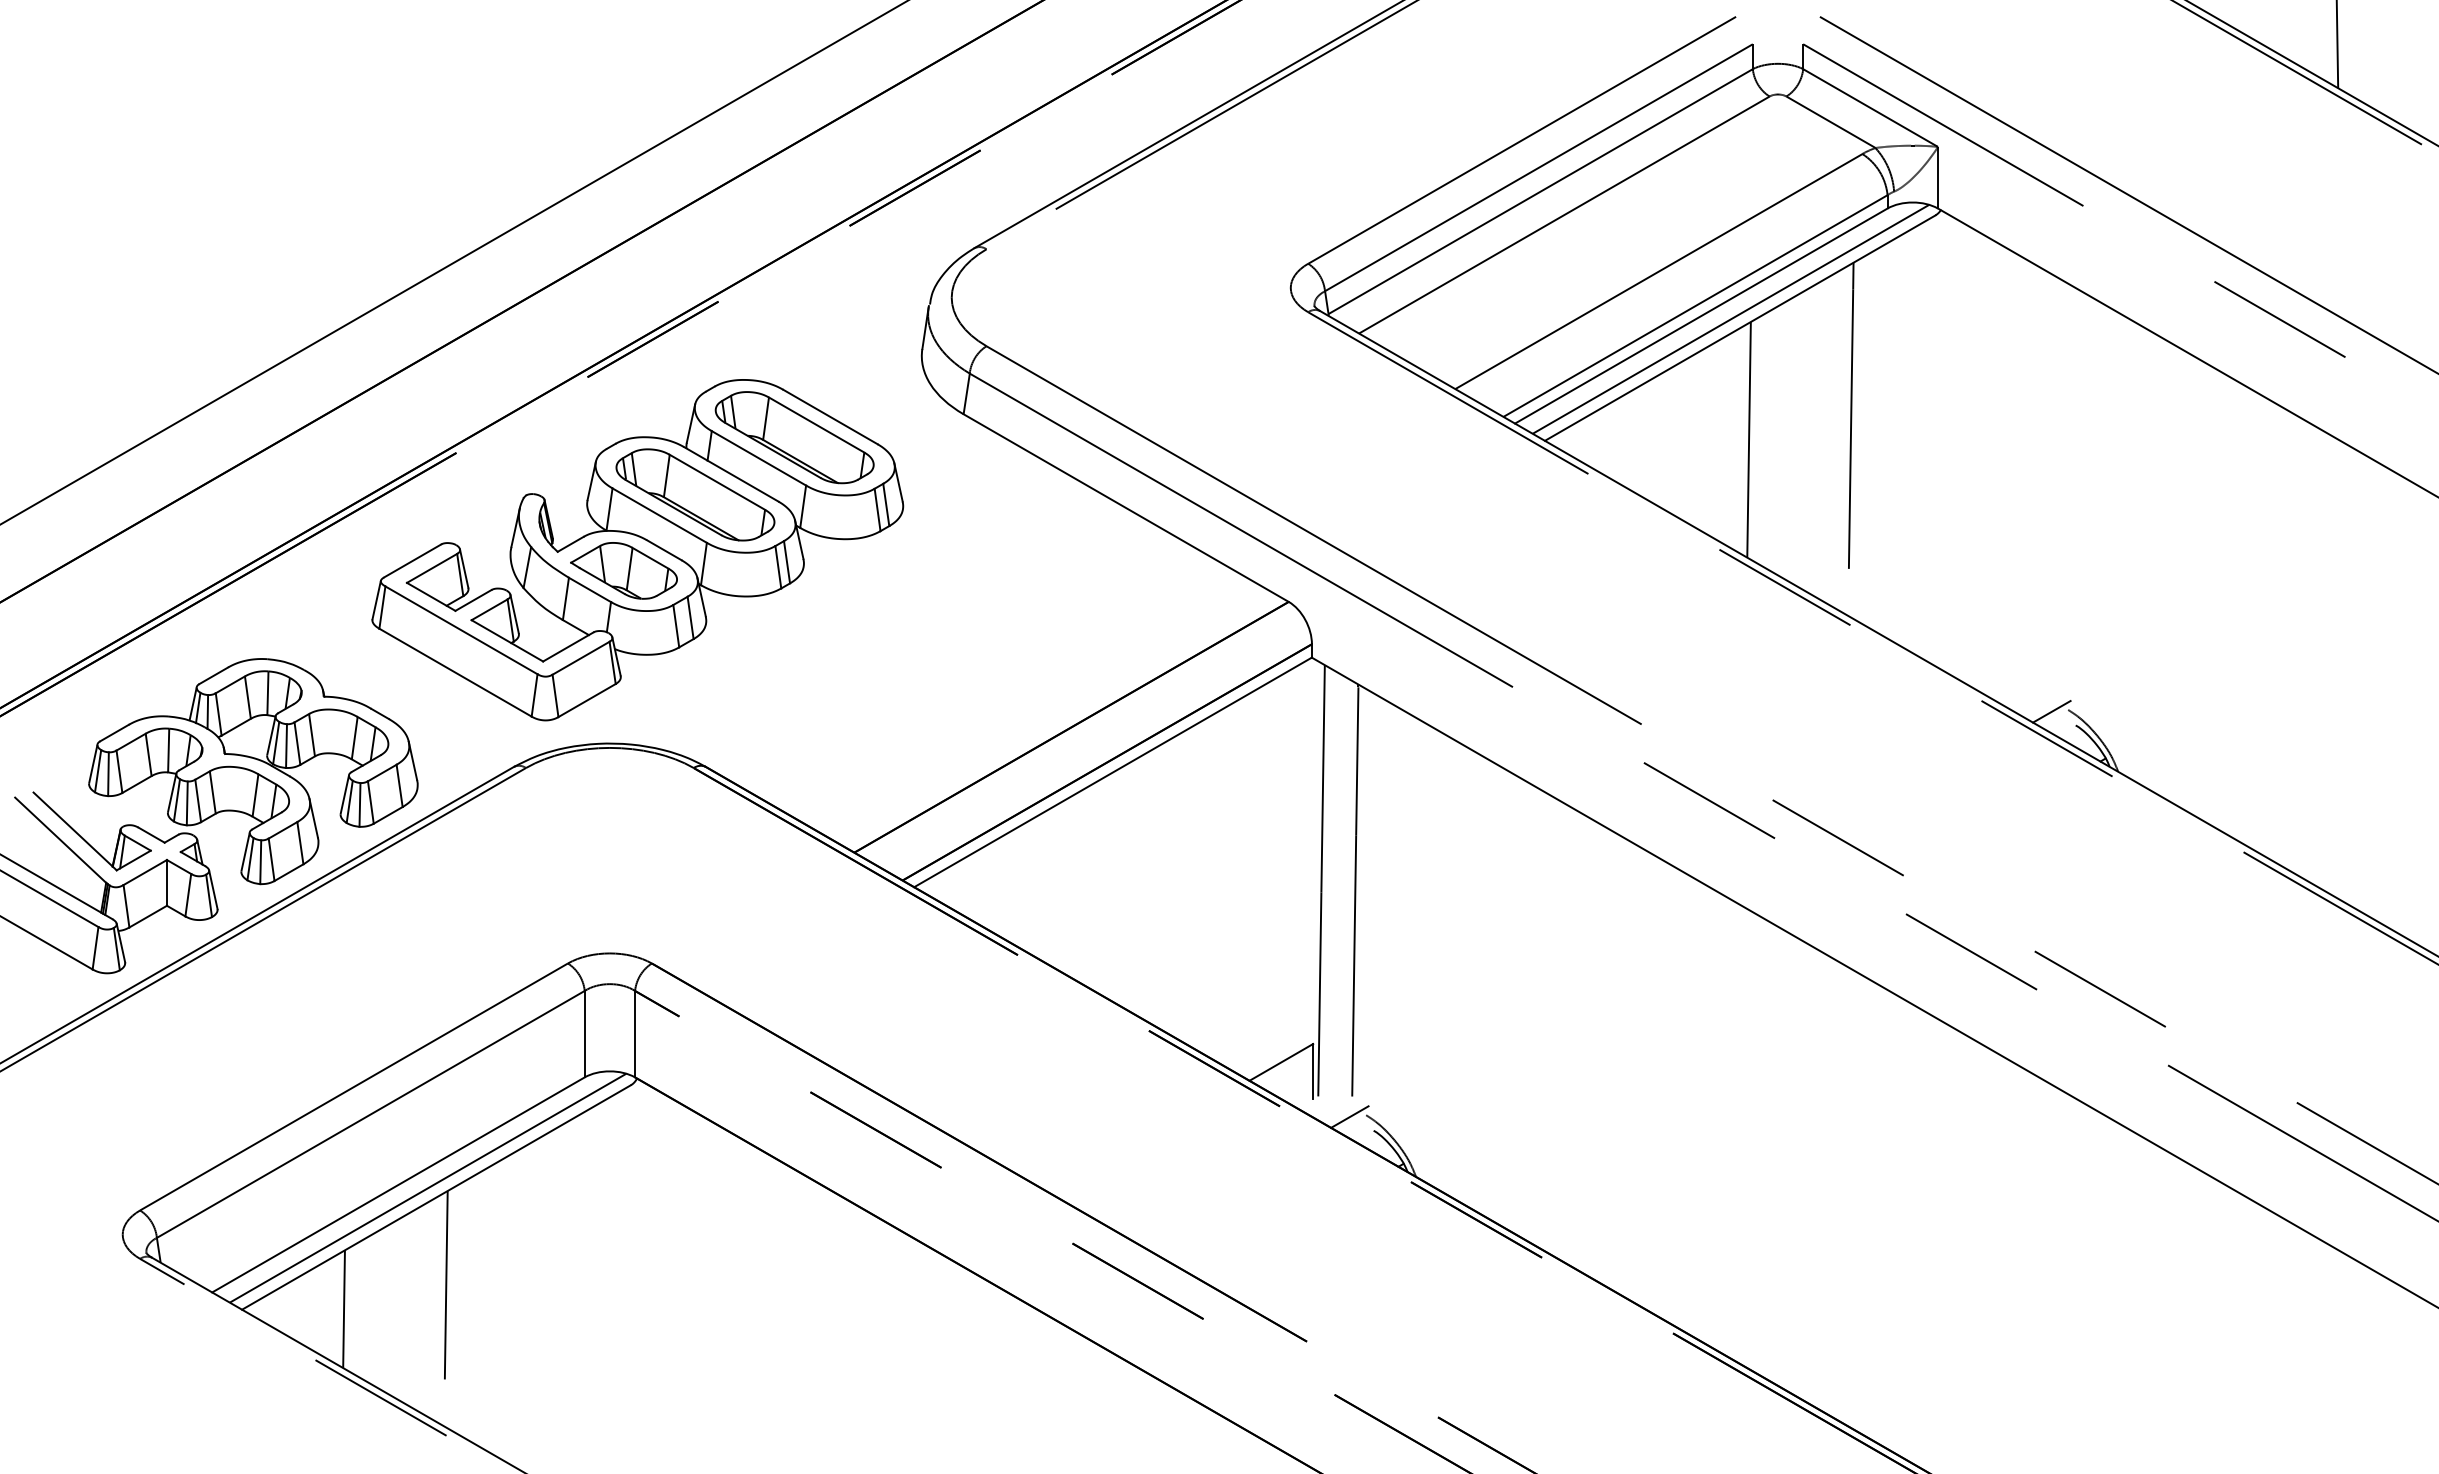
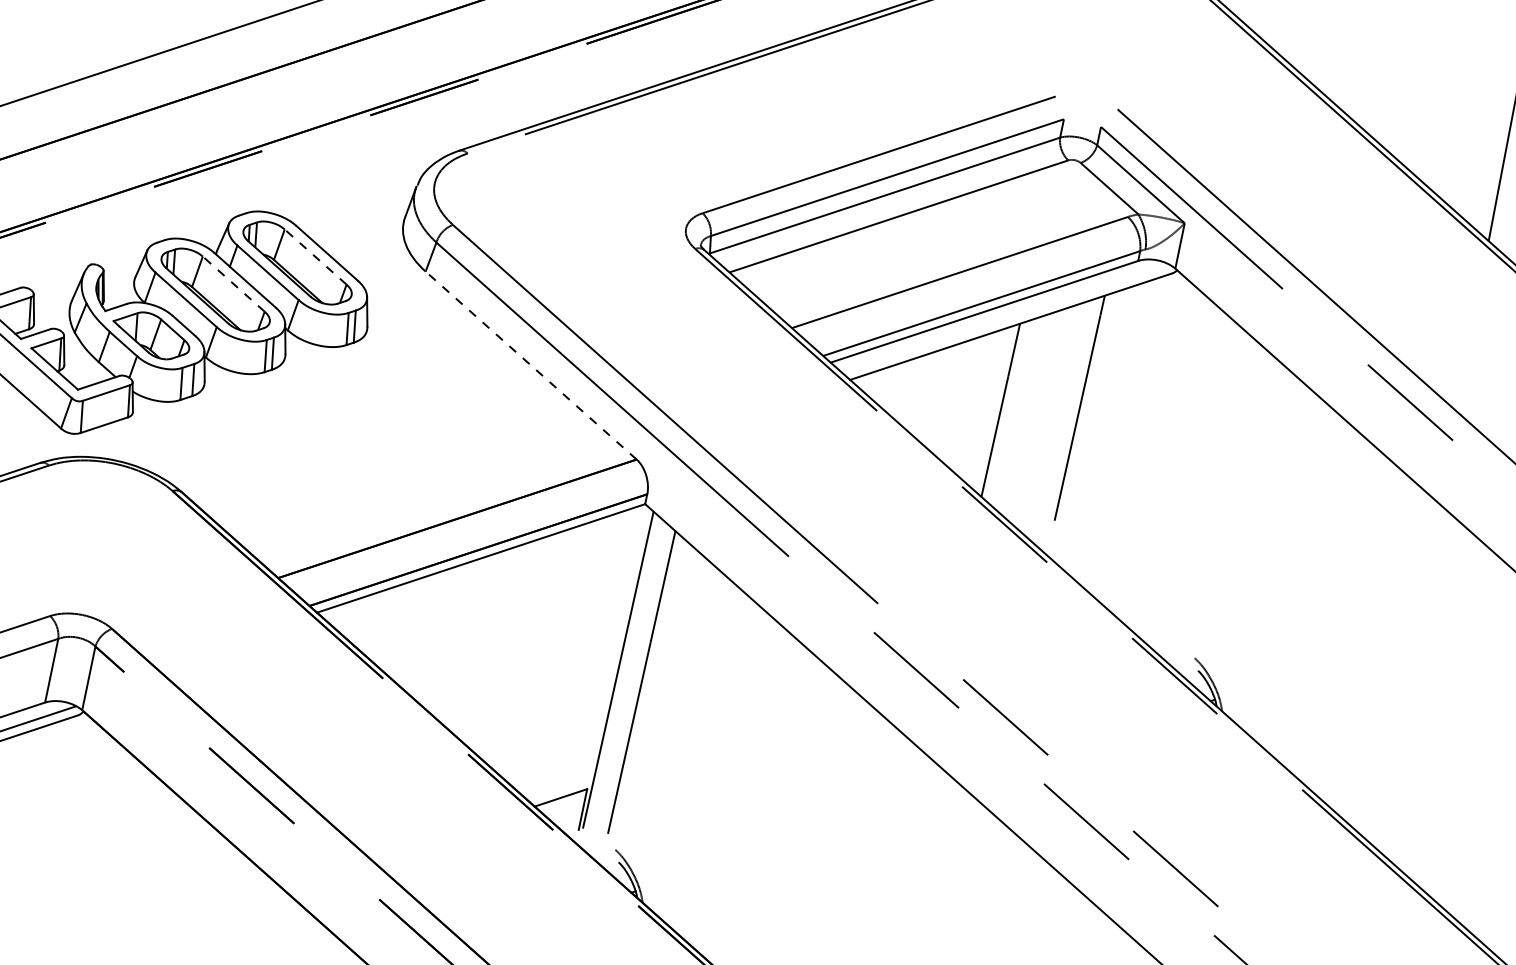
line: (1730, 318) -> (1005, 318), removed
line: (816, 424) -> (315, 256), solid -> dashed
line: (716, 482) -> (233, 284), solid -> dashed
line: (1126, 508) -> (531, 365), solid -> dashed
line: (2051, 711) -> (1182, 656), removed
line: (1349, 1116) -> (602, 848), removed

